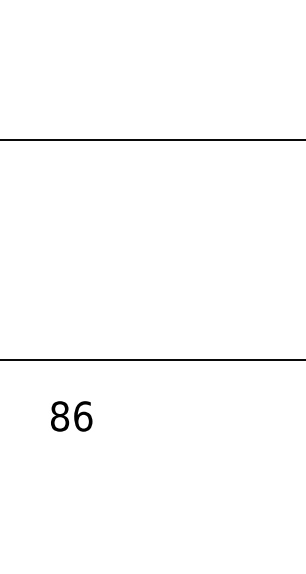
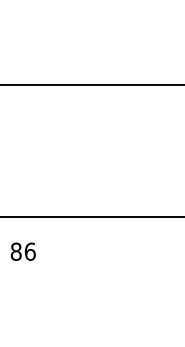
text: (70, 416) -> (22, 251), moved

